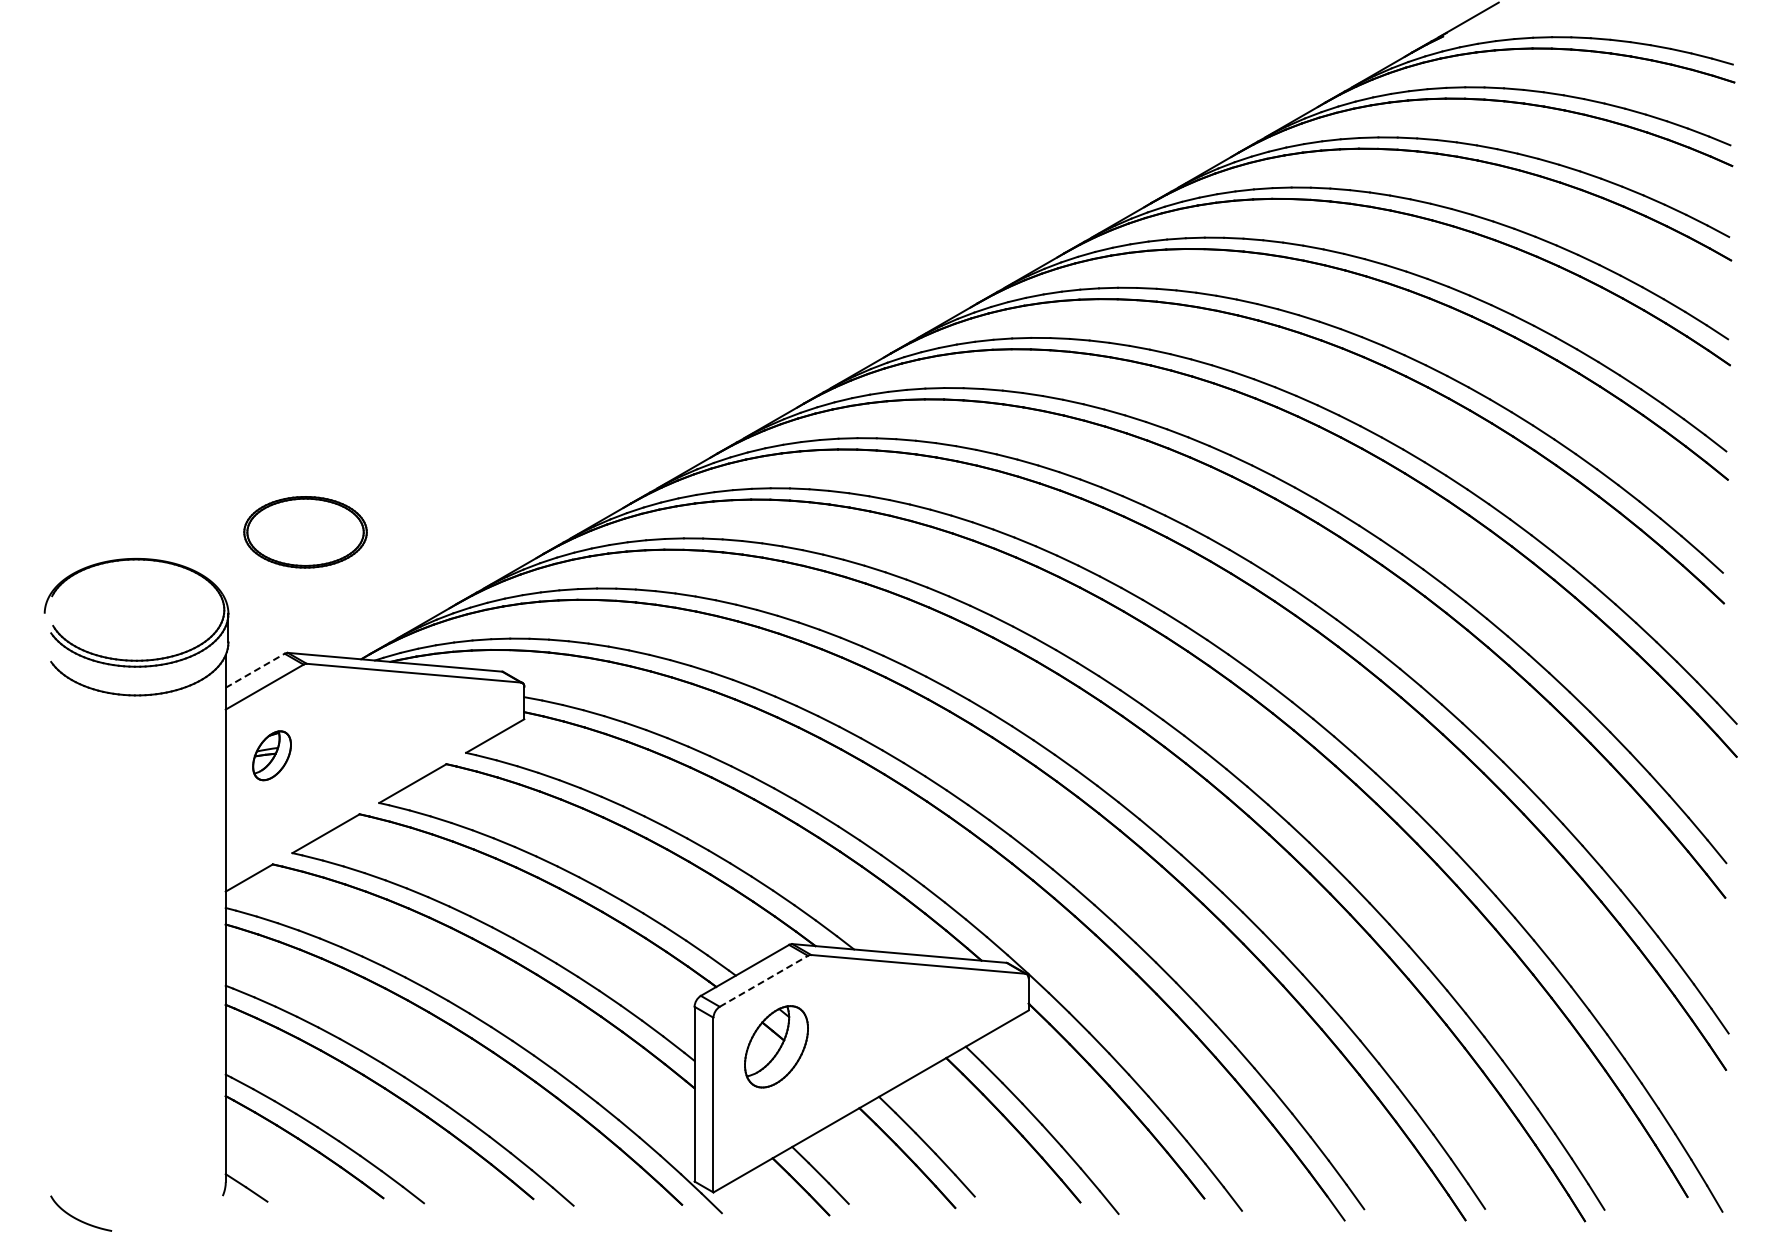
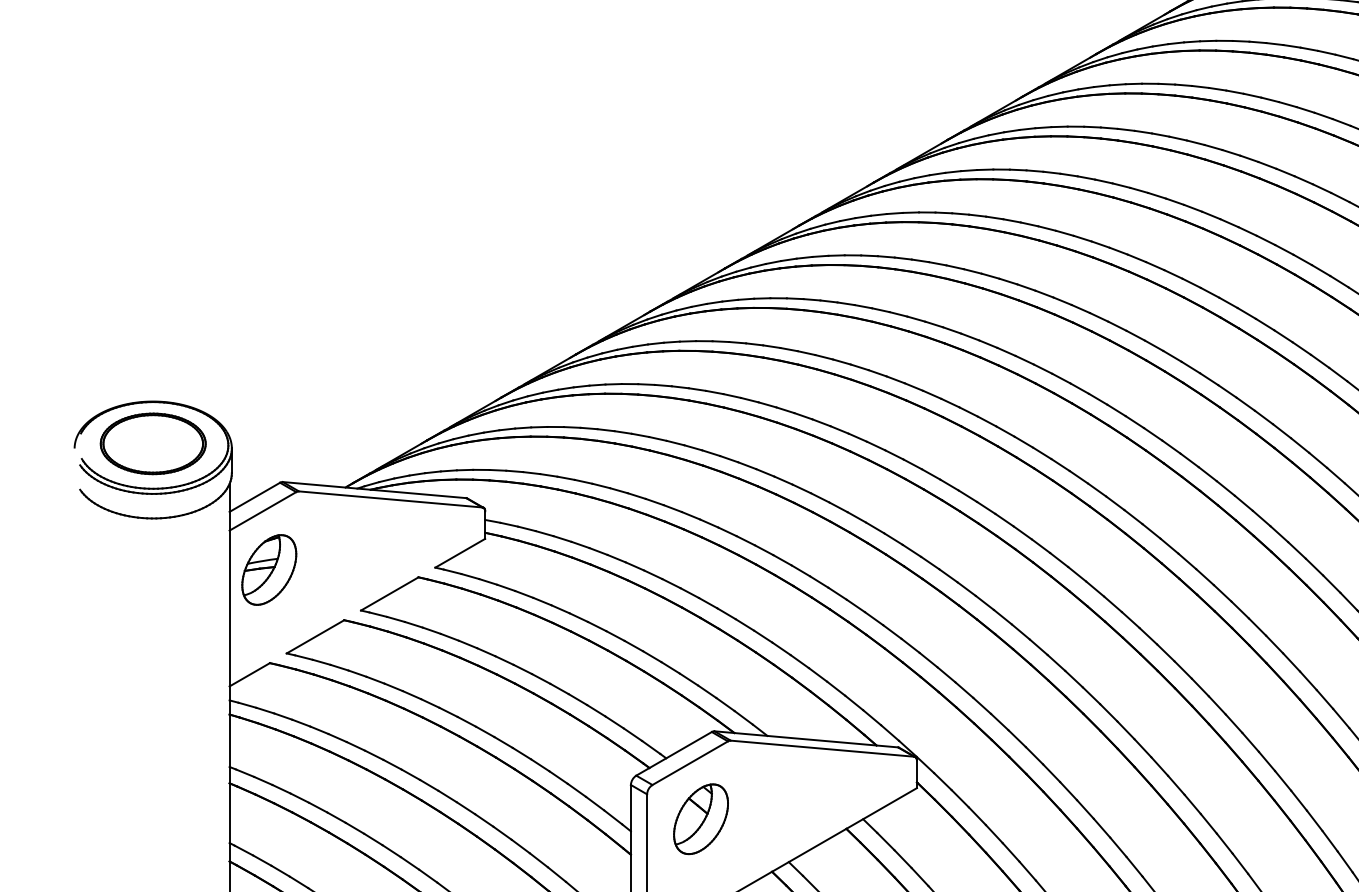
part: (305, 532) -> (153, 444), moved
line: (255, 670) -> (255, 497), dashed -> solid
part: (271, 755) -> (268, 569), size x1.67
line: (763, 981) -> (689, 763), dashed -> solid

